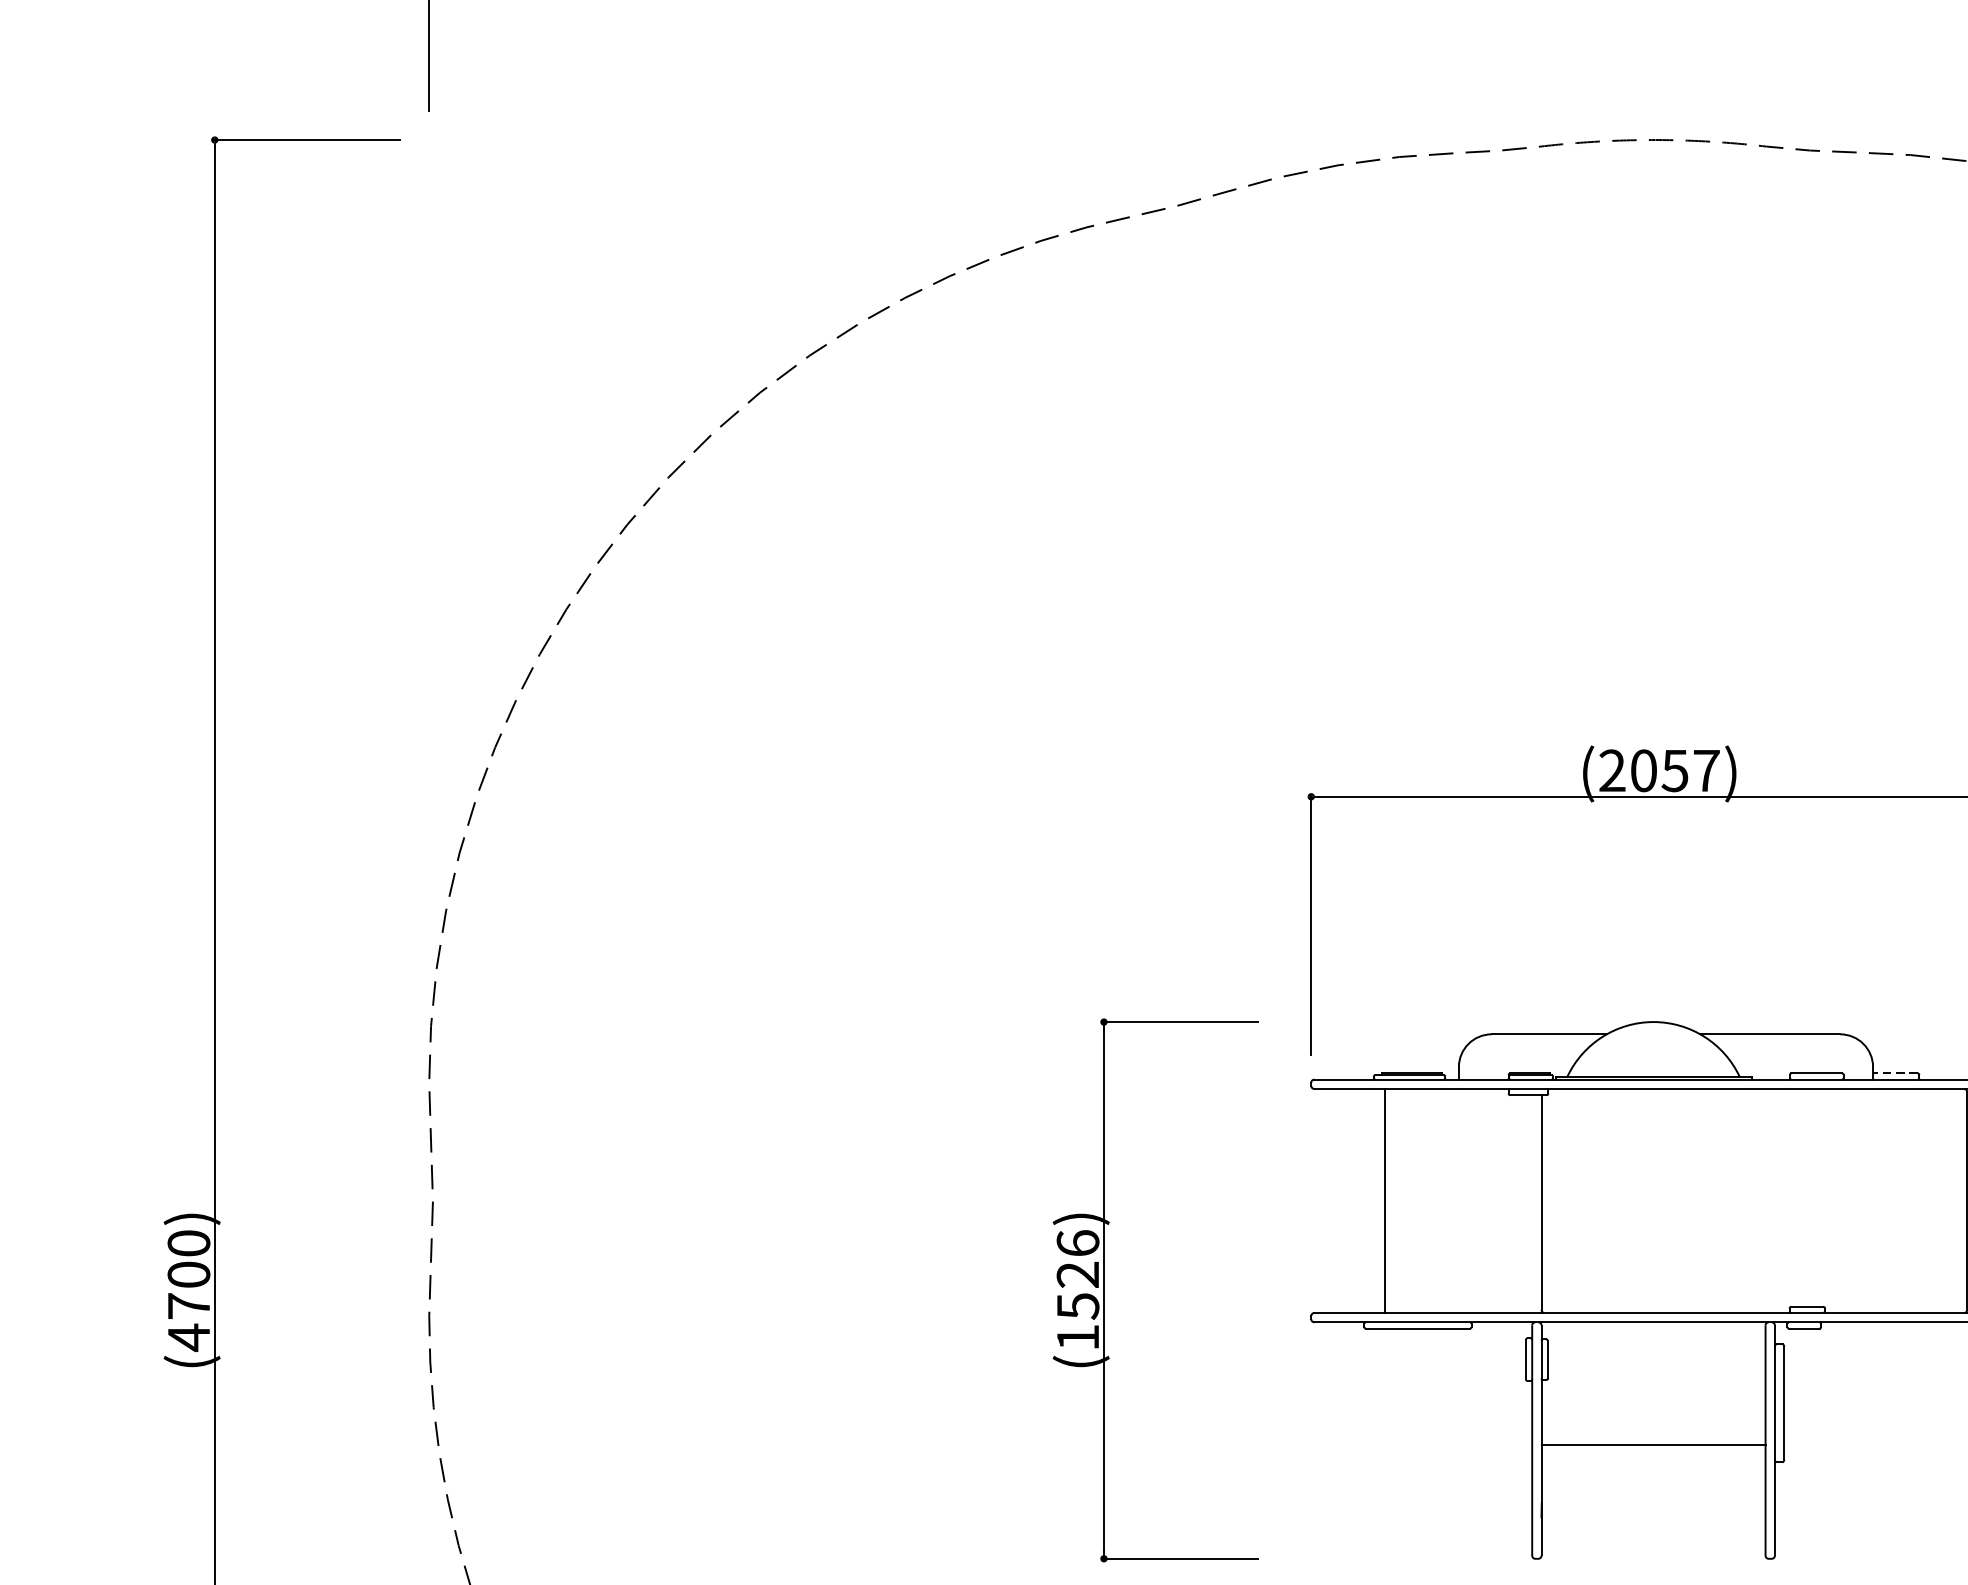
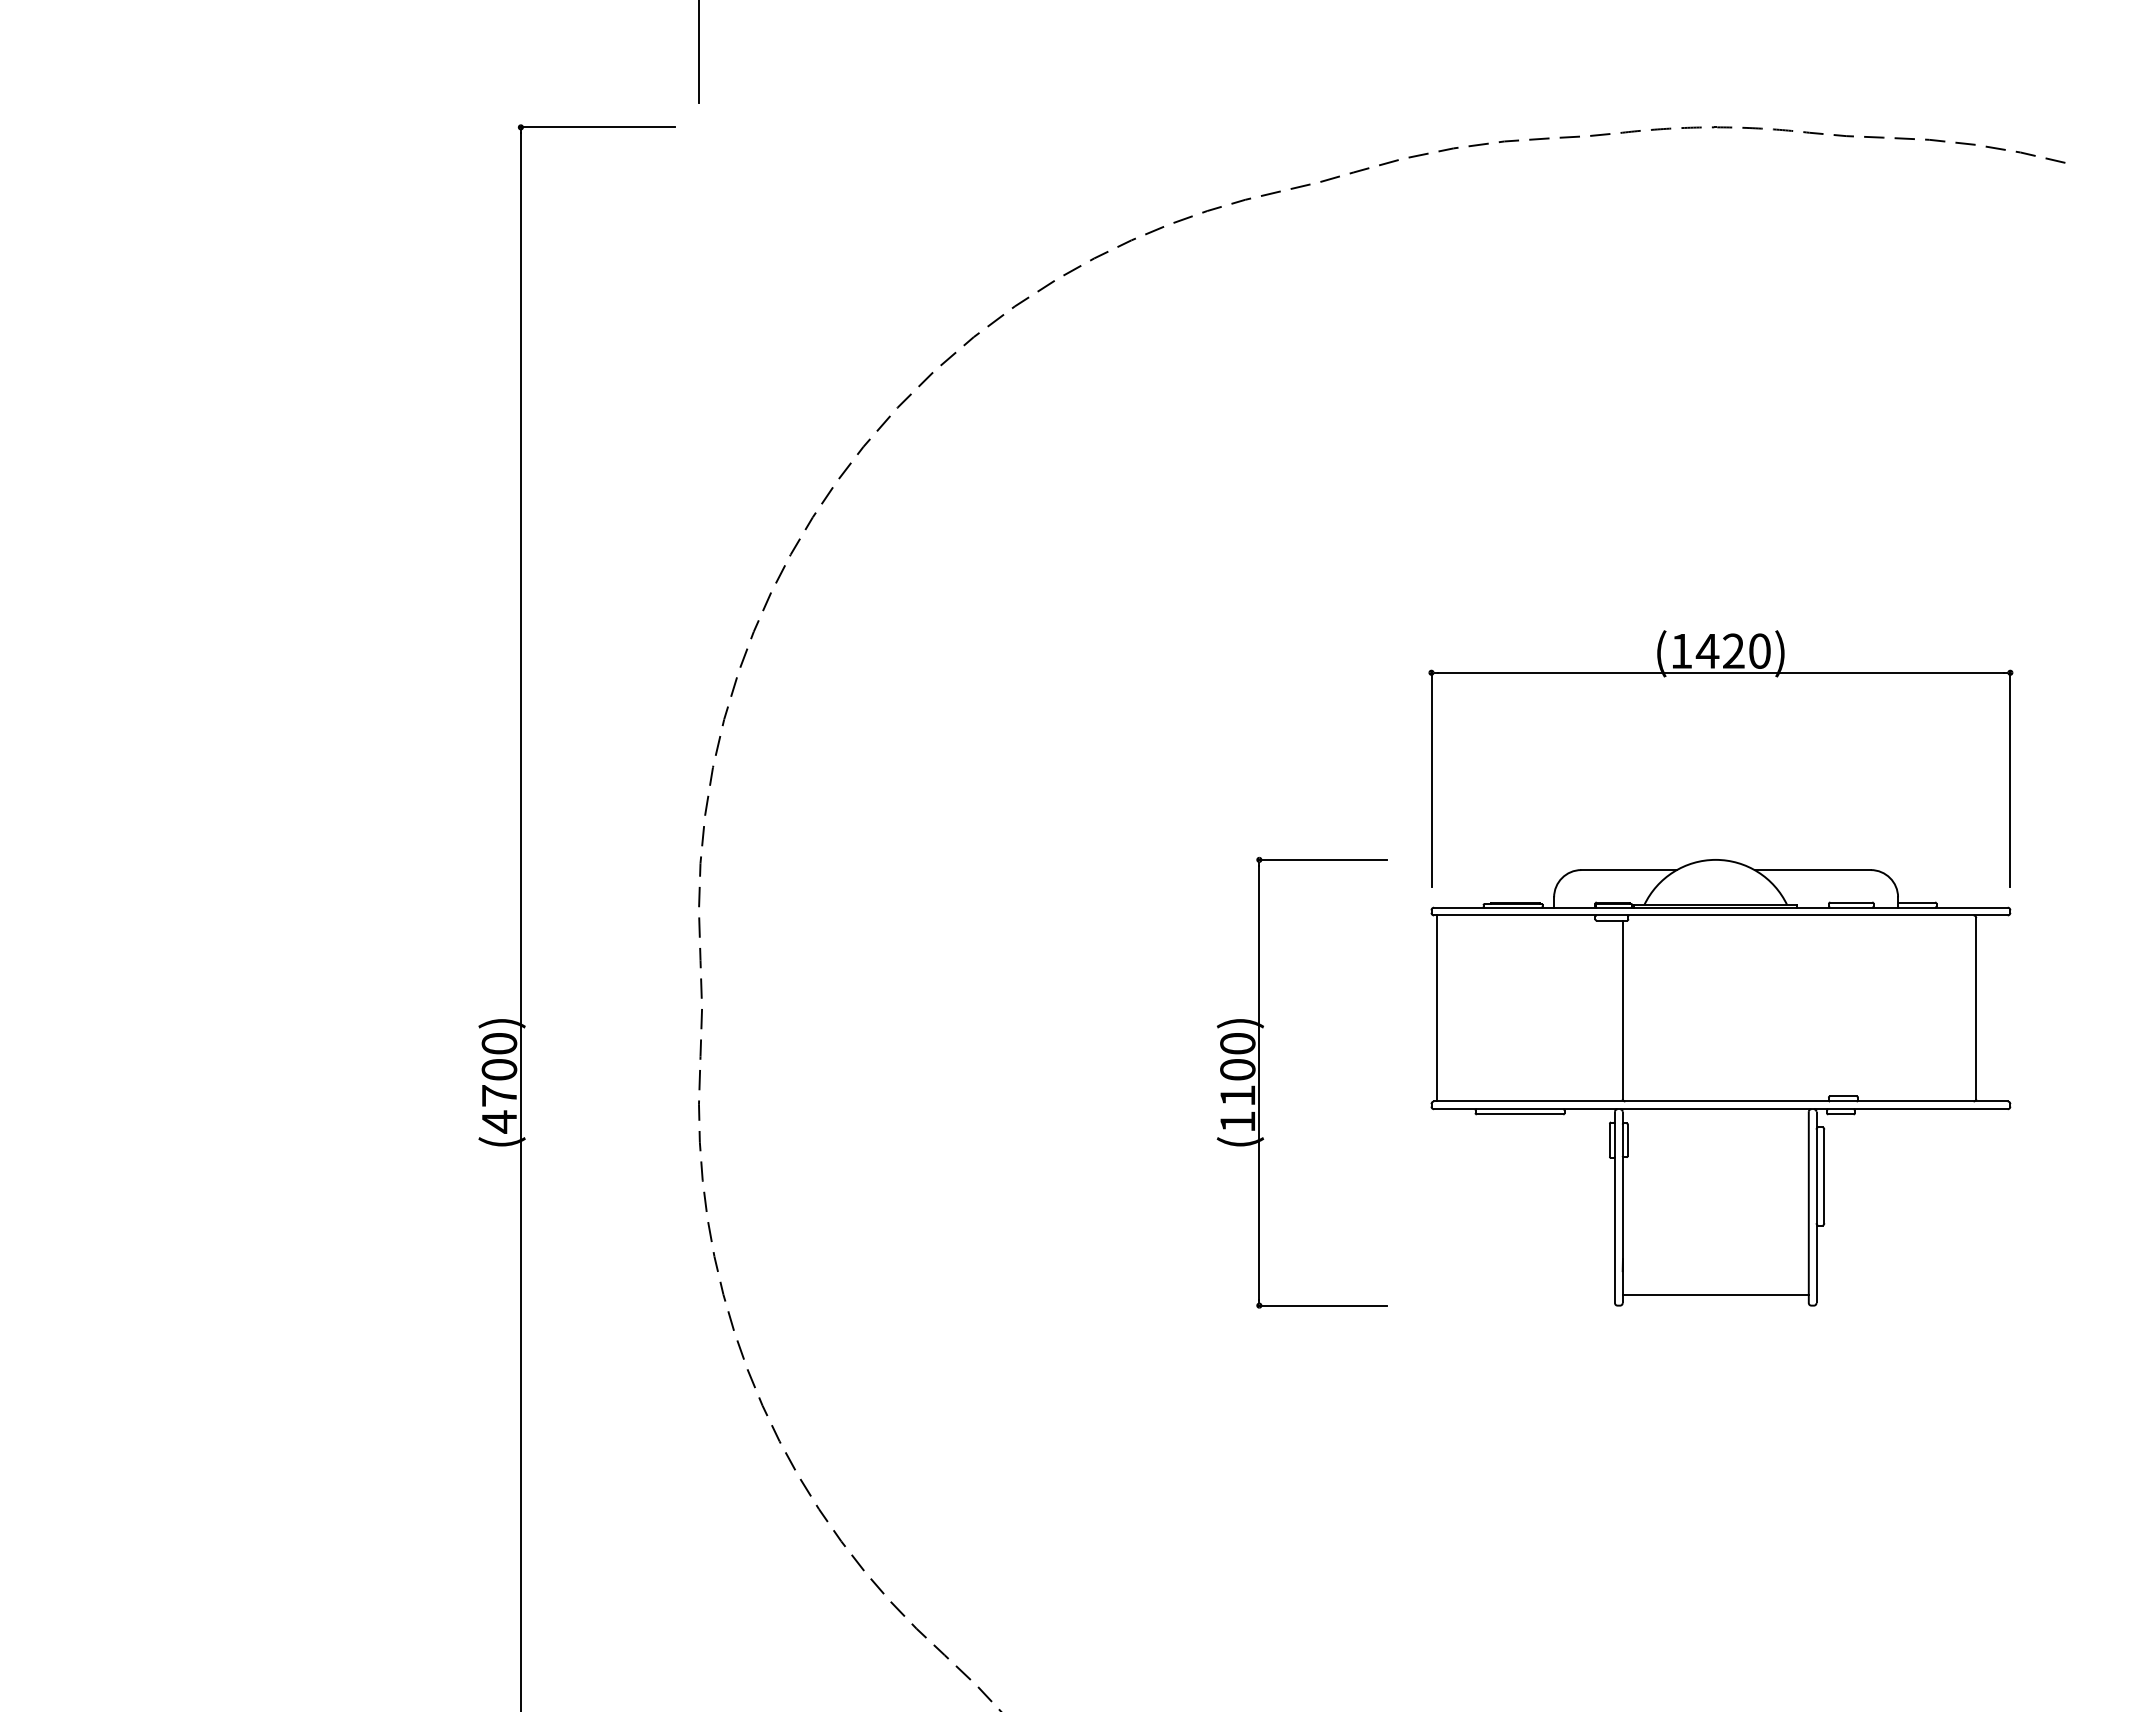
text: (1659, 769) -> (1720, 650), (2057) -> (1420)
line: (1895, 1073) -> (1916, 902), dashed -> solid
line: (1384, 1201) -> (1436, 1008), moved
text: (1077, 1274) -> (1237, 1069), (1526) -> (1100)
line: (1653, 1445) -> (1715, 1295), moved

